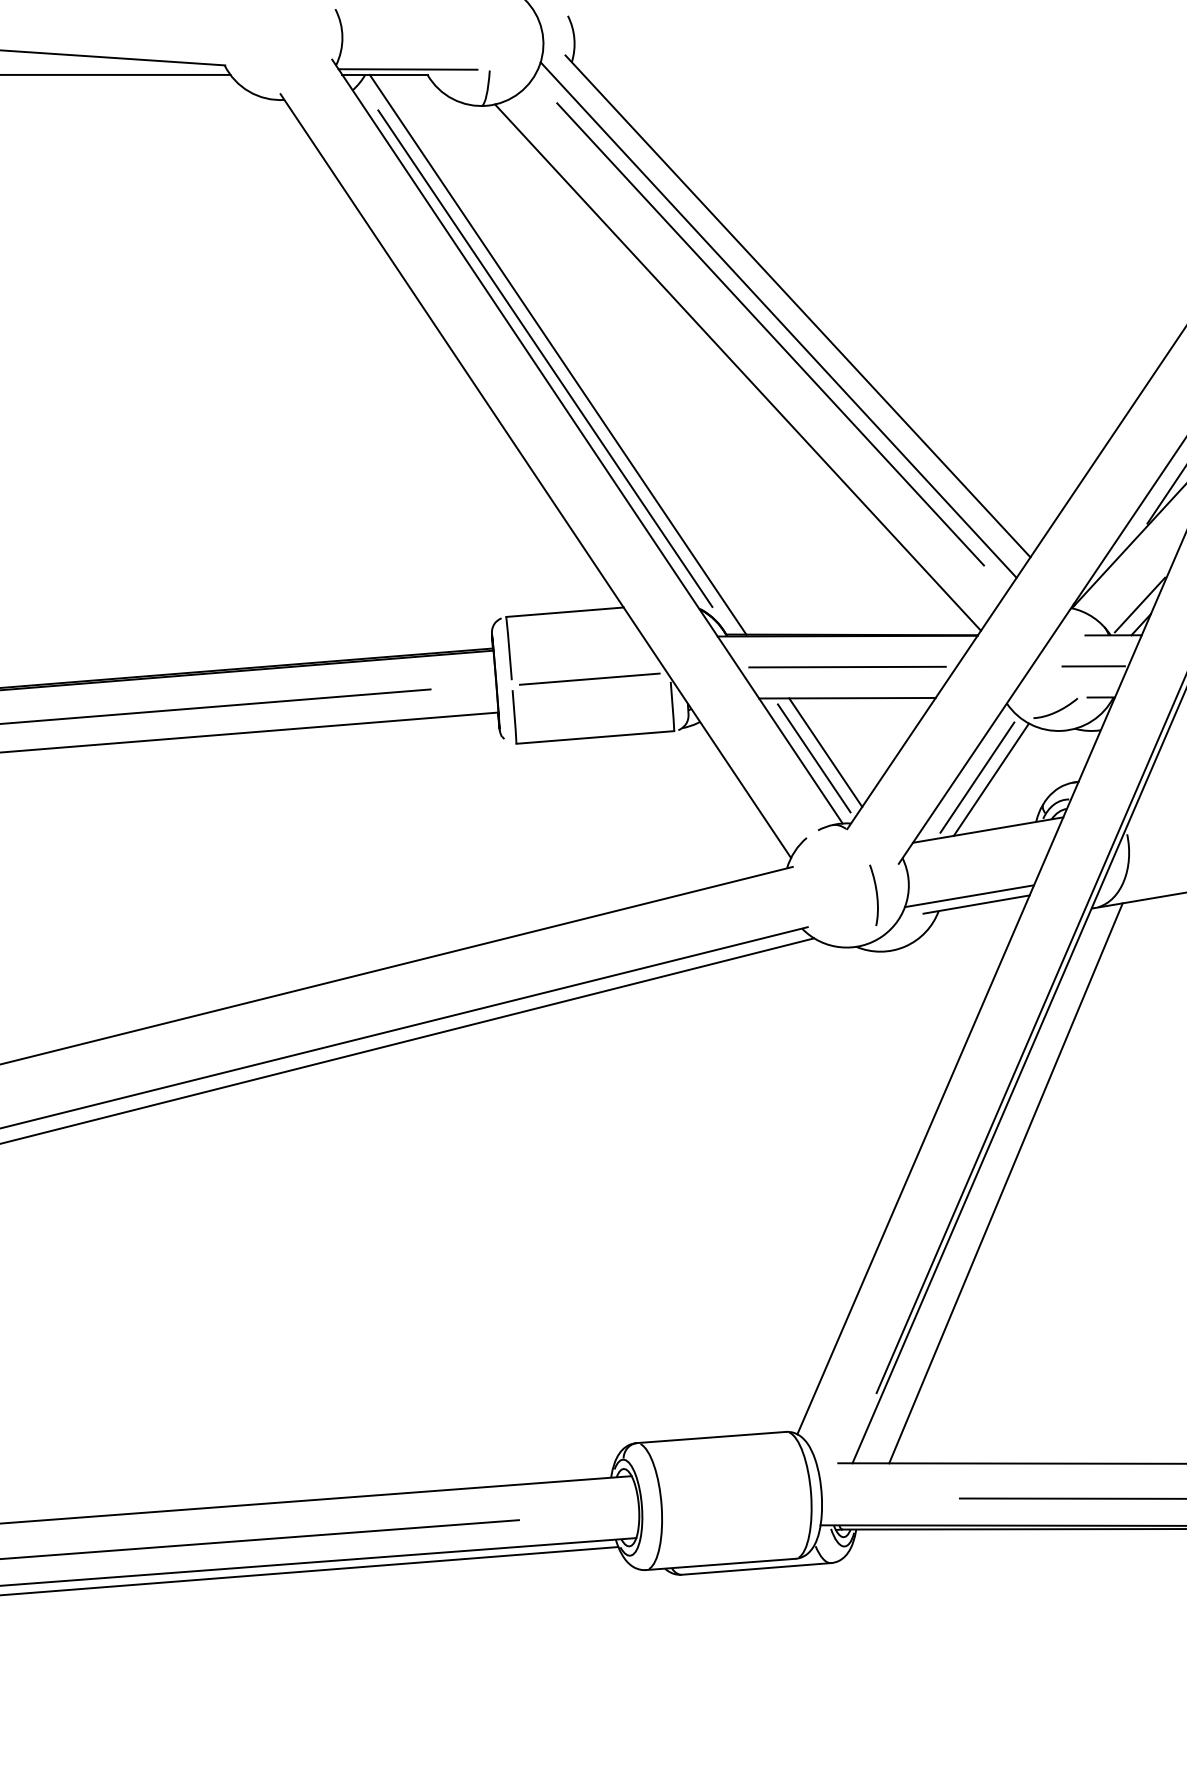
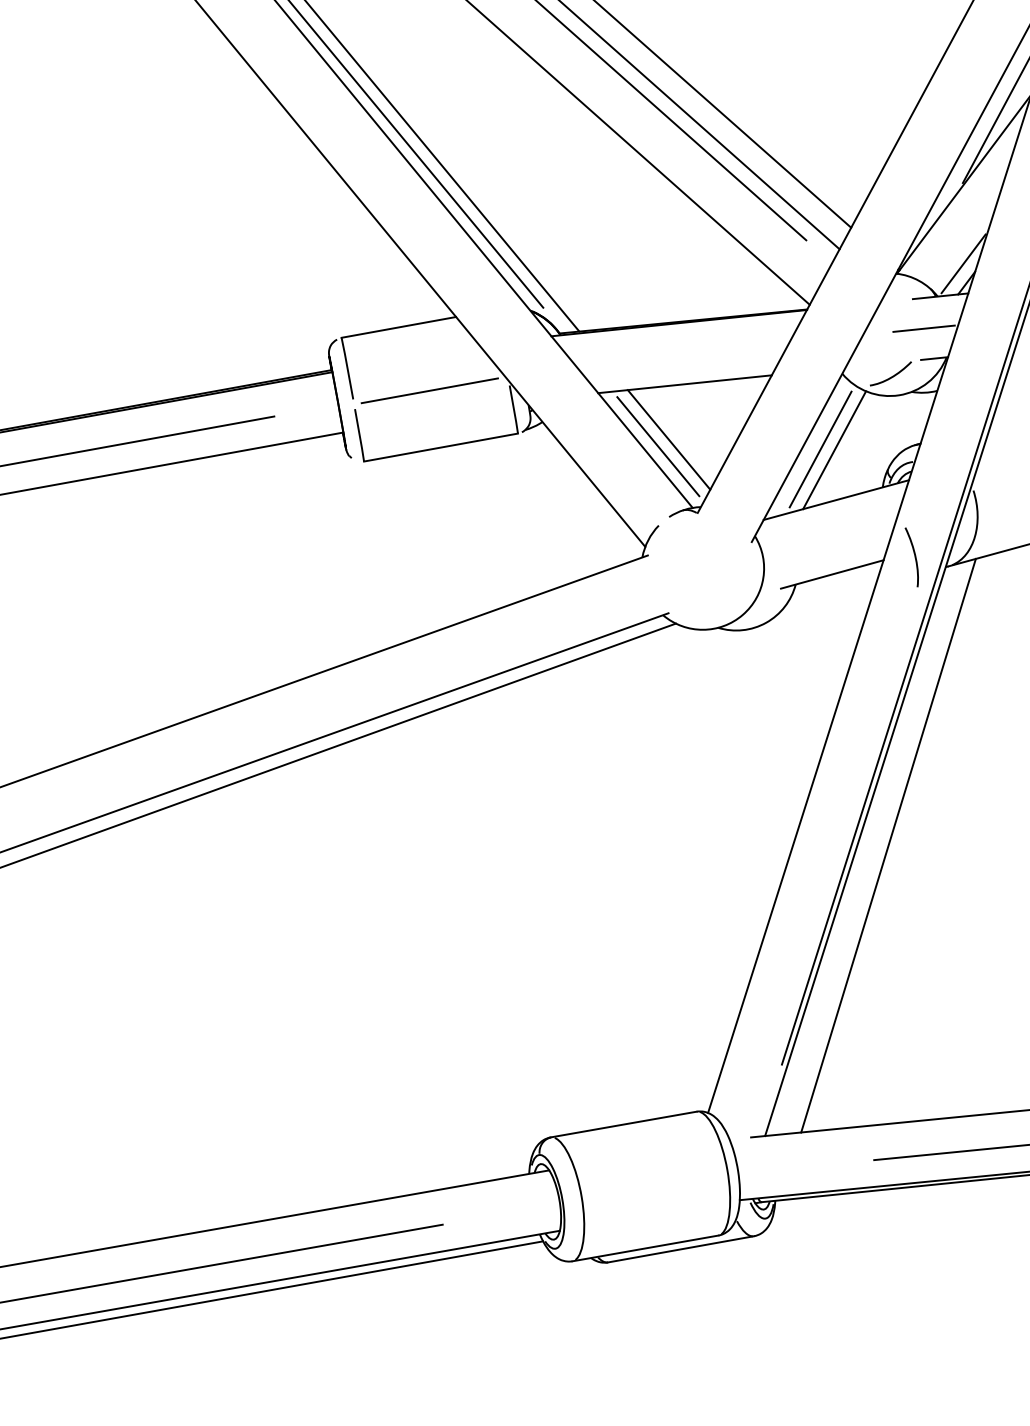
line: (847, 666) -> (681, 353), removed
curve: (876, 895) -> (914, 557), moved
line: (969, 896) -> (824, 567), removed

